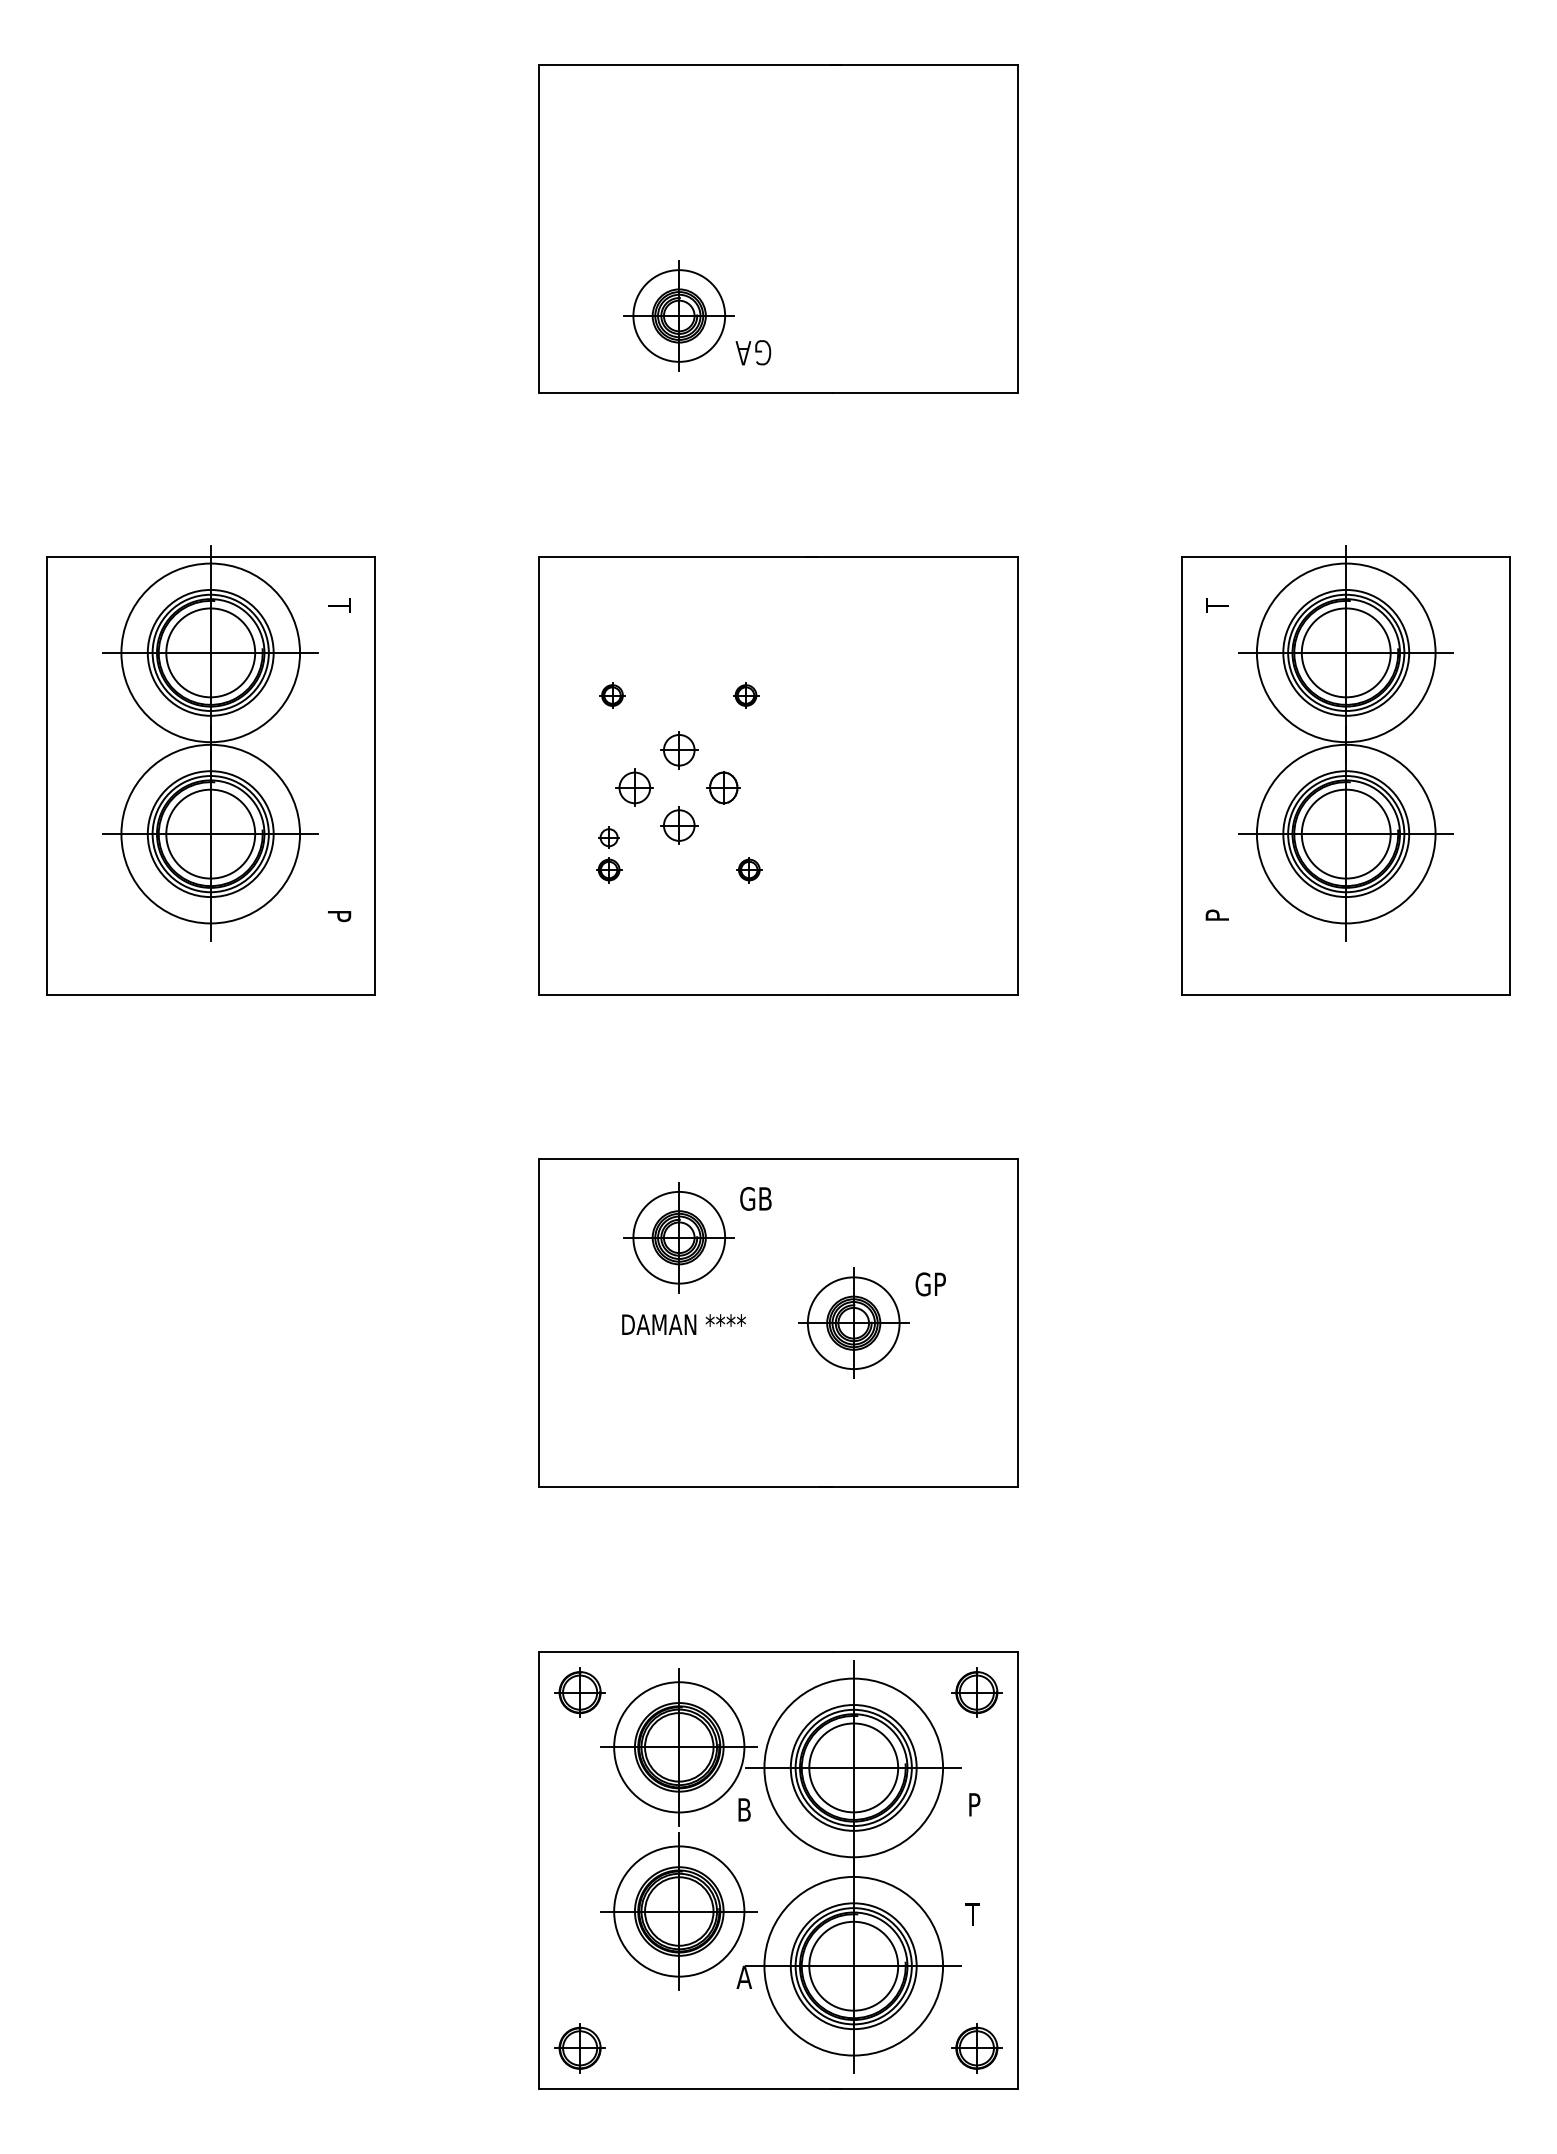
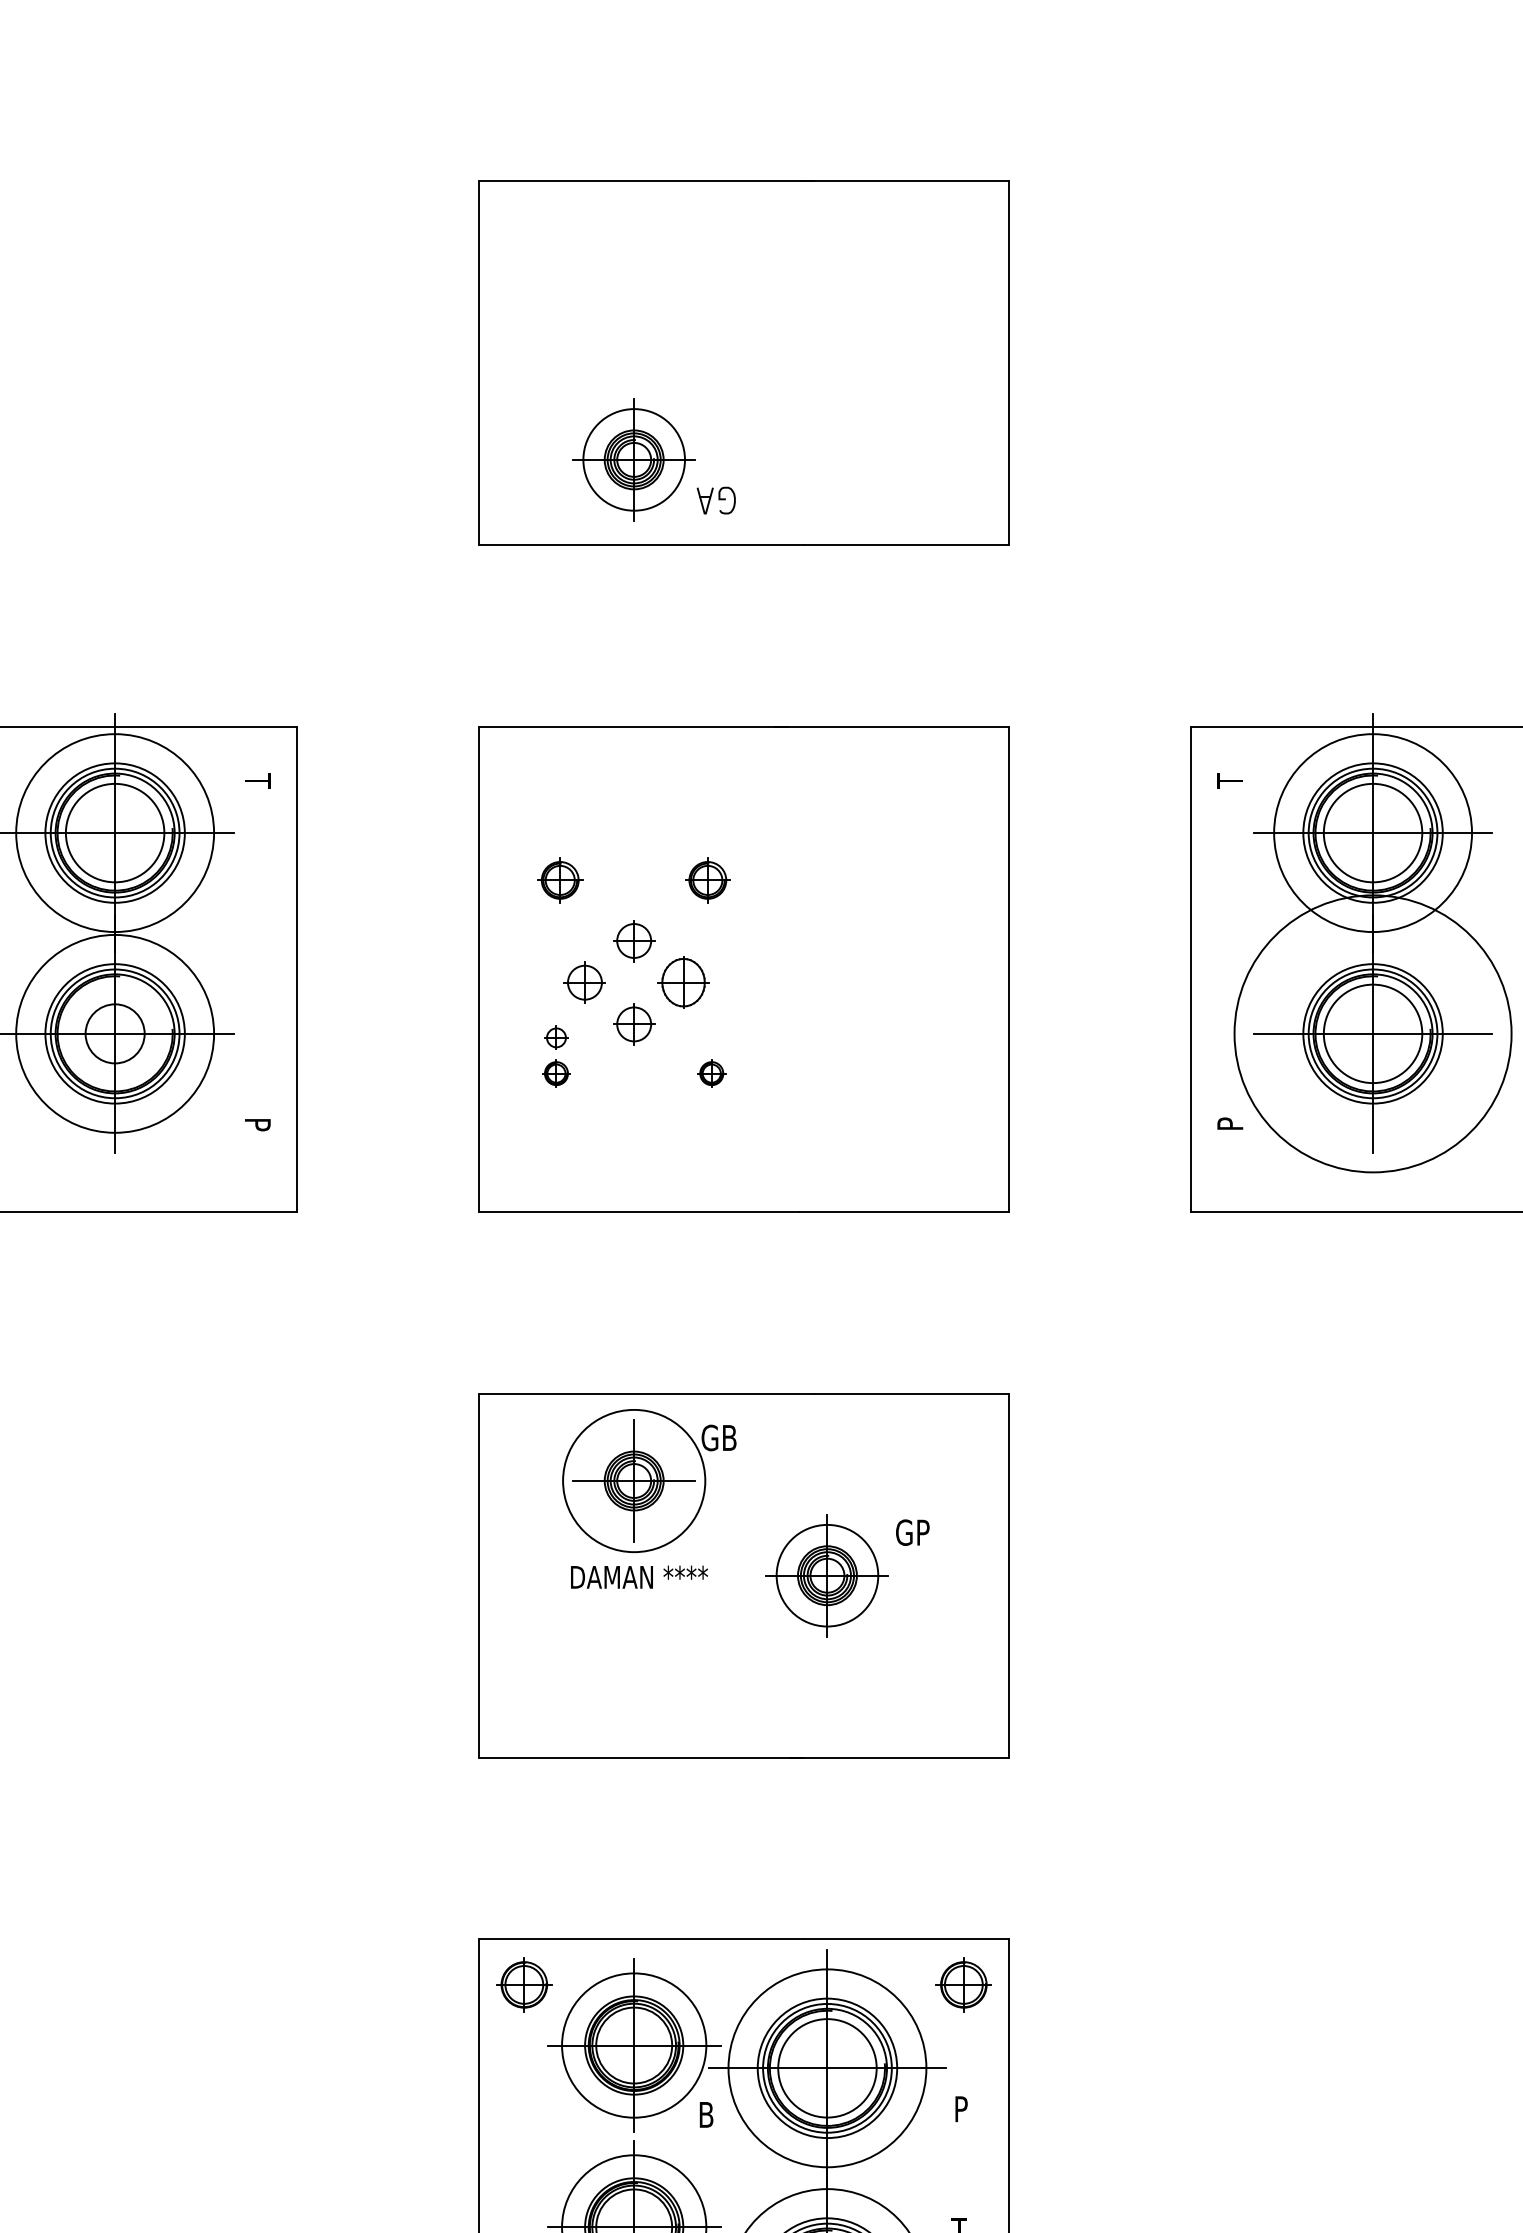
part: (612, 695) -> (560, 880), size x1.6
part: (746, 695) -> (708, 880), size x1.6
part: (723, 787) -> (683, 982), size x1.4
circle: (210, 833) -> (114, 1033), size x0.6
circle: (1345, 833) -> (1372, 1033), size x1.4
circle: (679, 1237) -> (634, 1480), size x1.4

